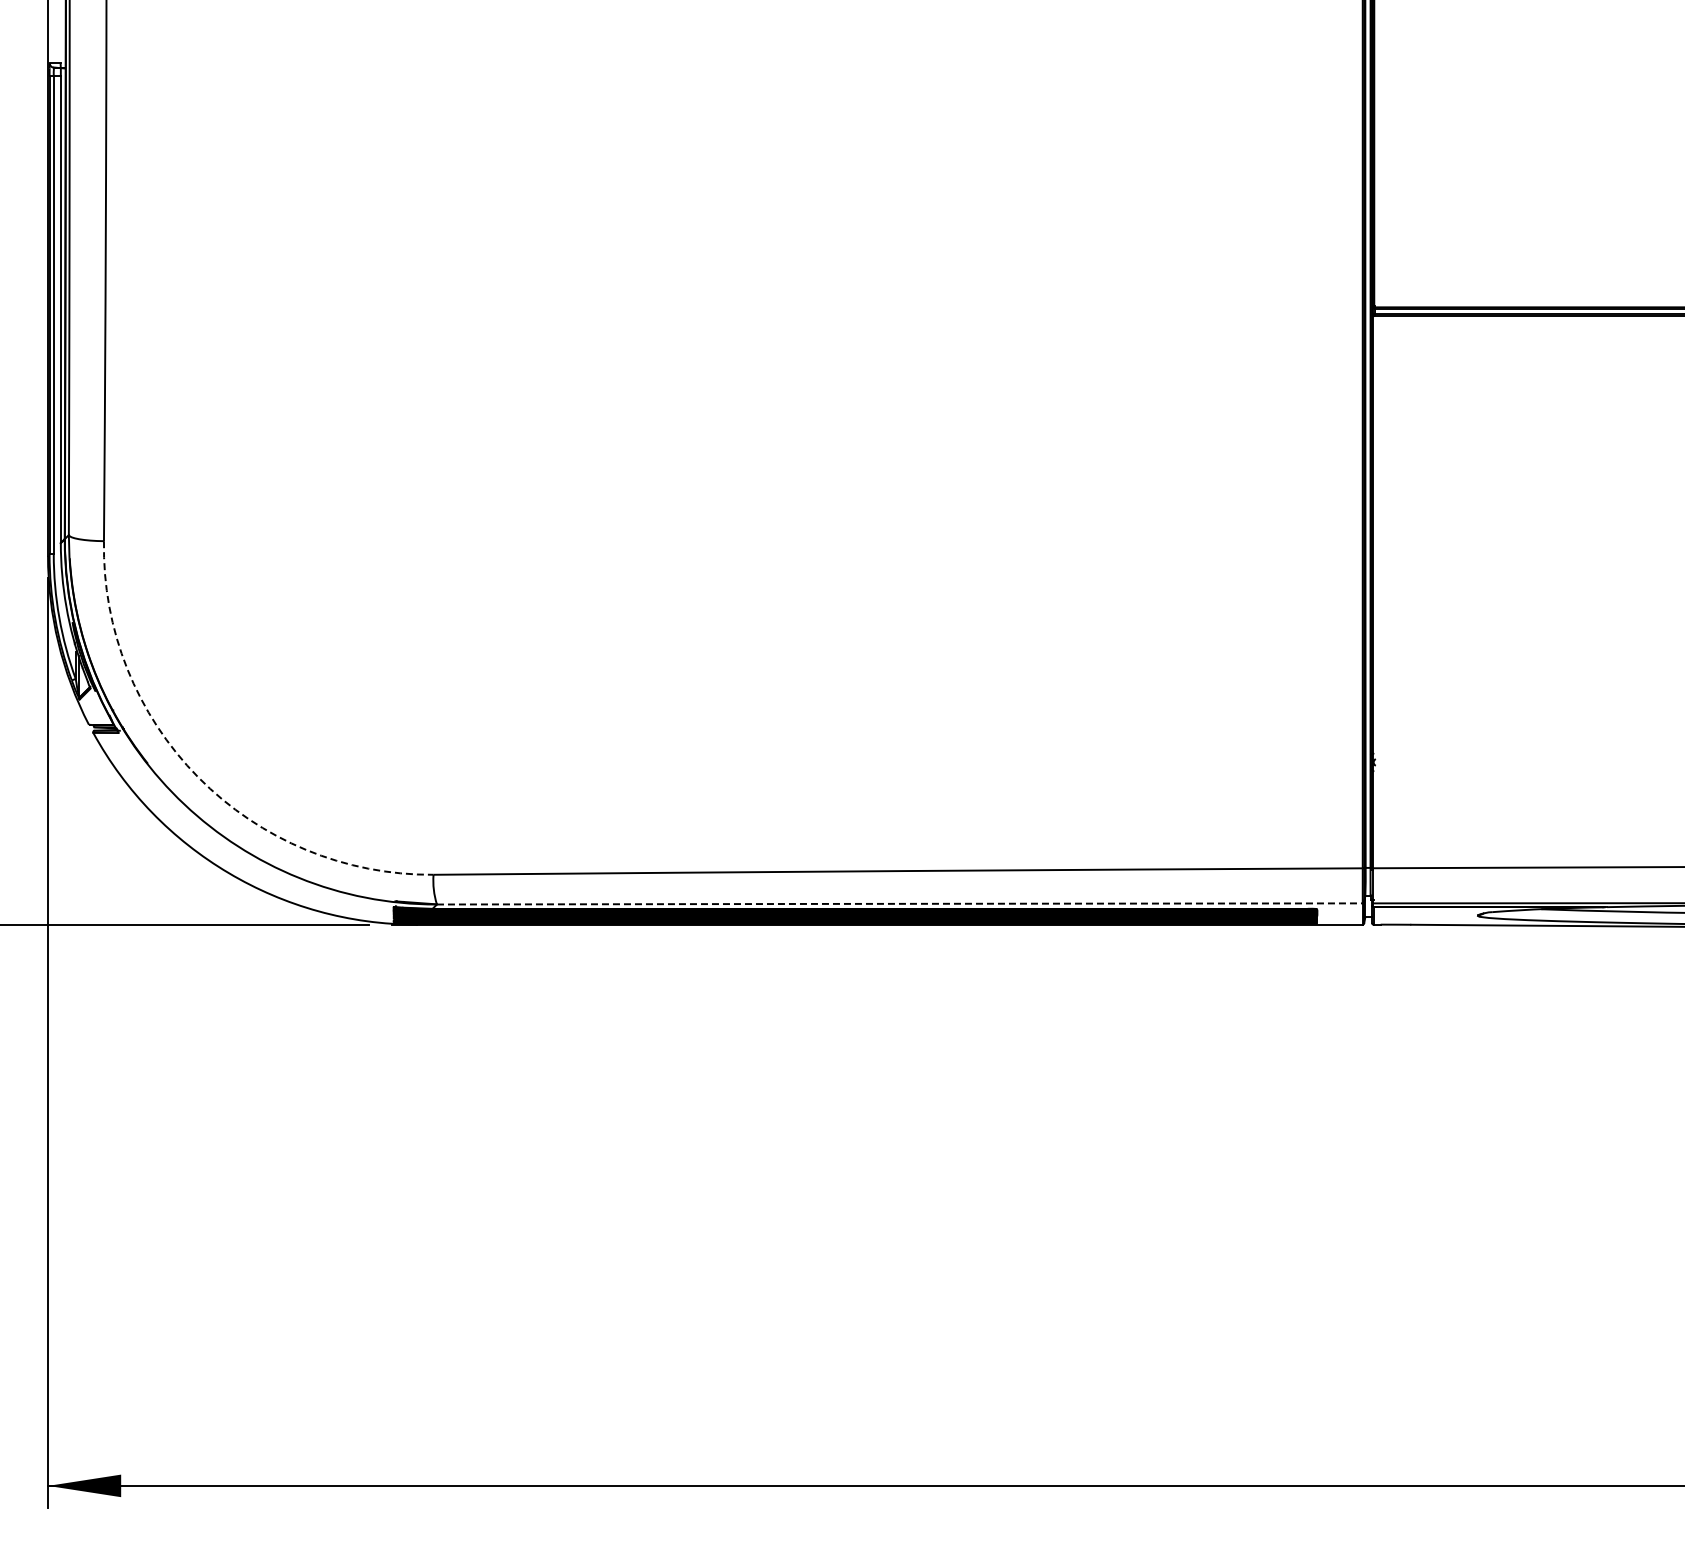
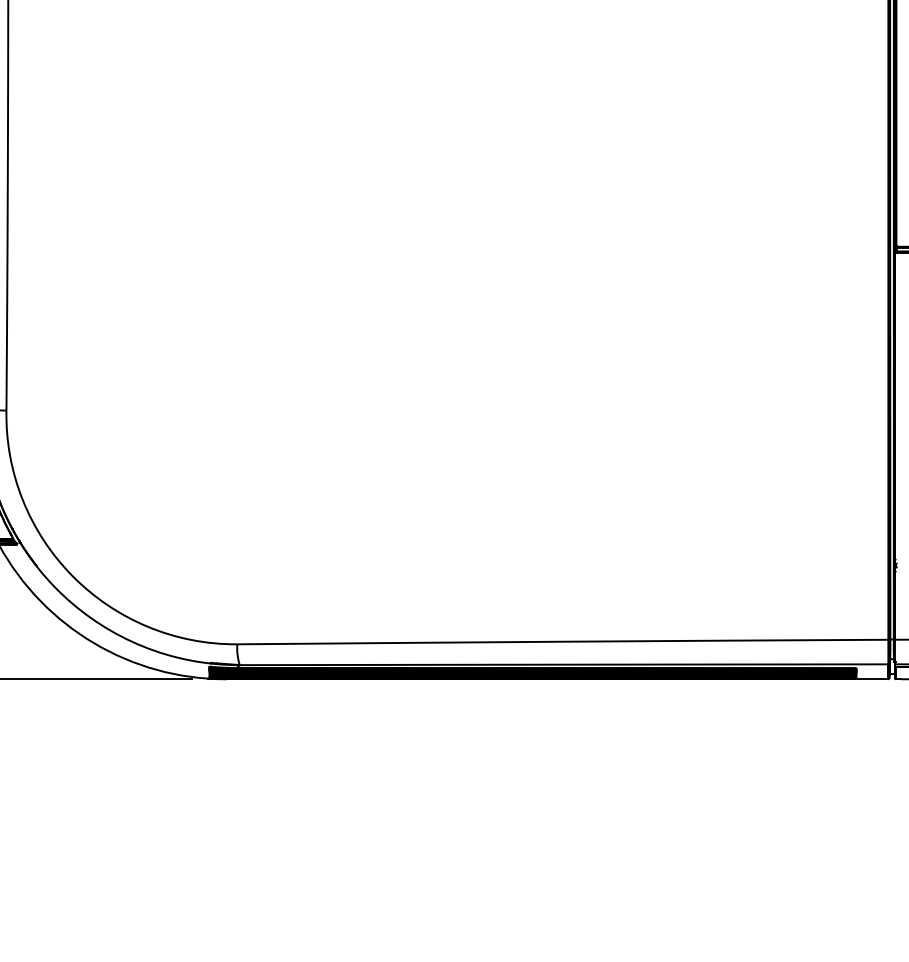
arc: (198, 777) -> (72, 576), dashed -> solid
line: (900, 903) -> (564, 664), dashed -> solid

